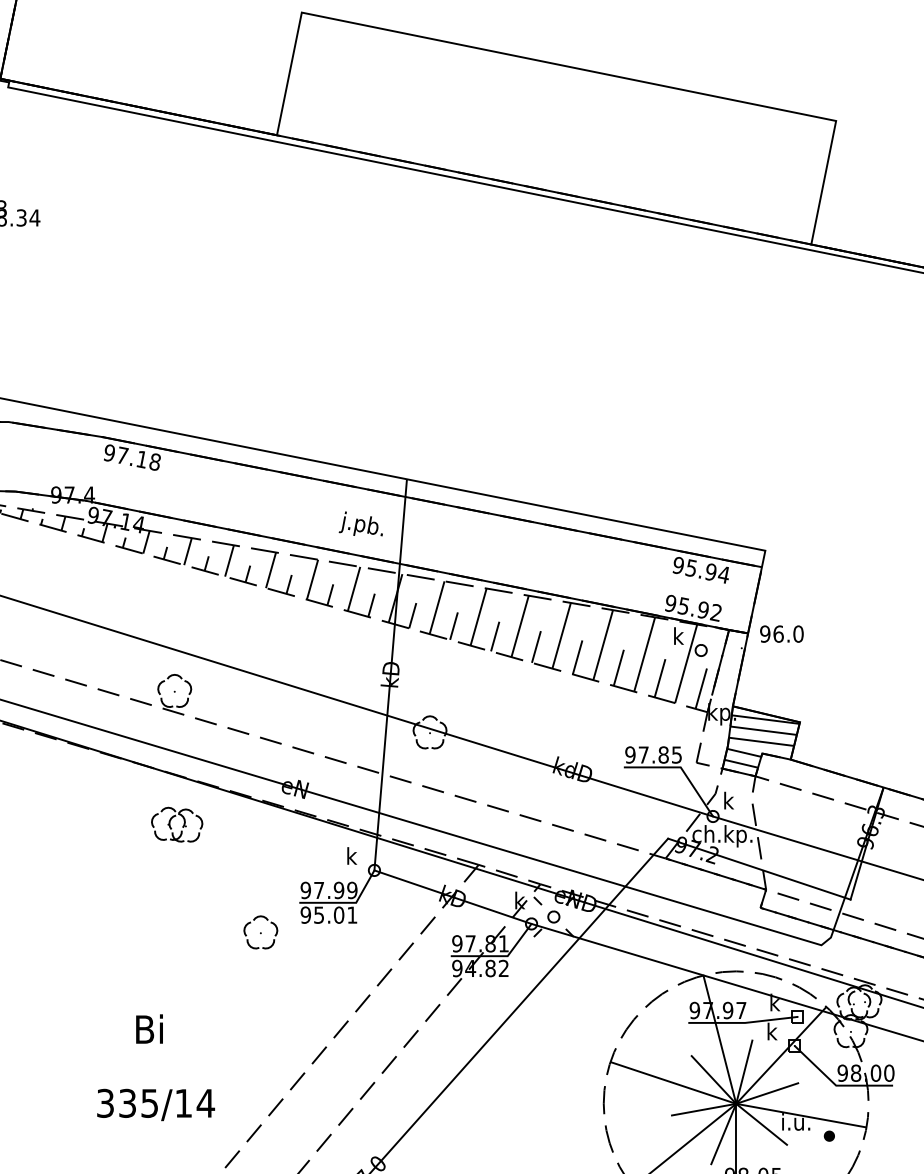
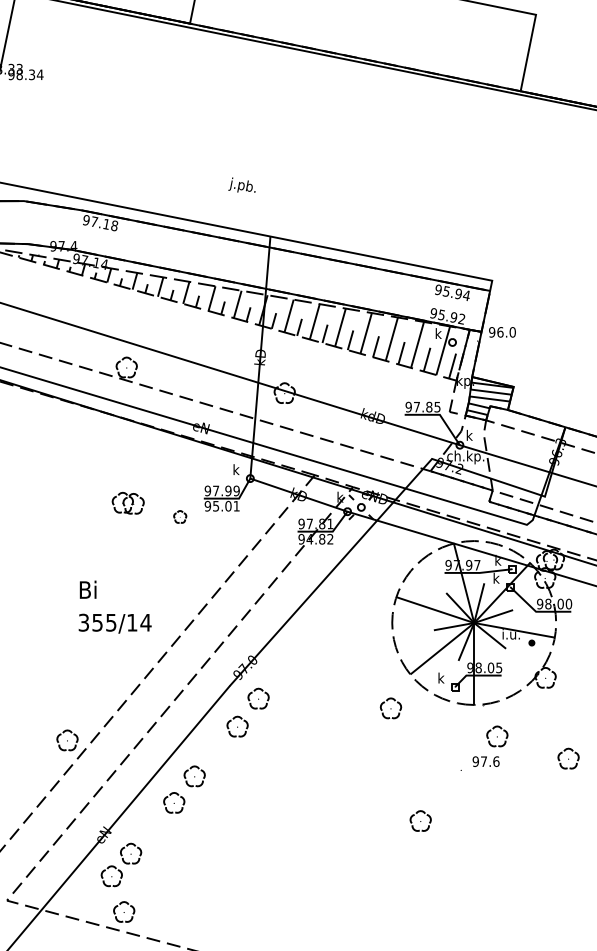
text: (360, 522) -> (241, 184), moved
part: (175, 823) -> (127, 502), moved
part: (261, 931) -> (180, 516), size x0.6
text: (148, 1028) -> (87, 589), moved
text: (127, 1101) -> (97, 621), 335/14 -> 355/14

